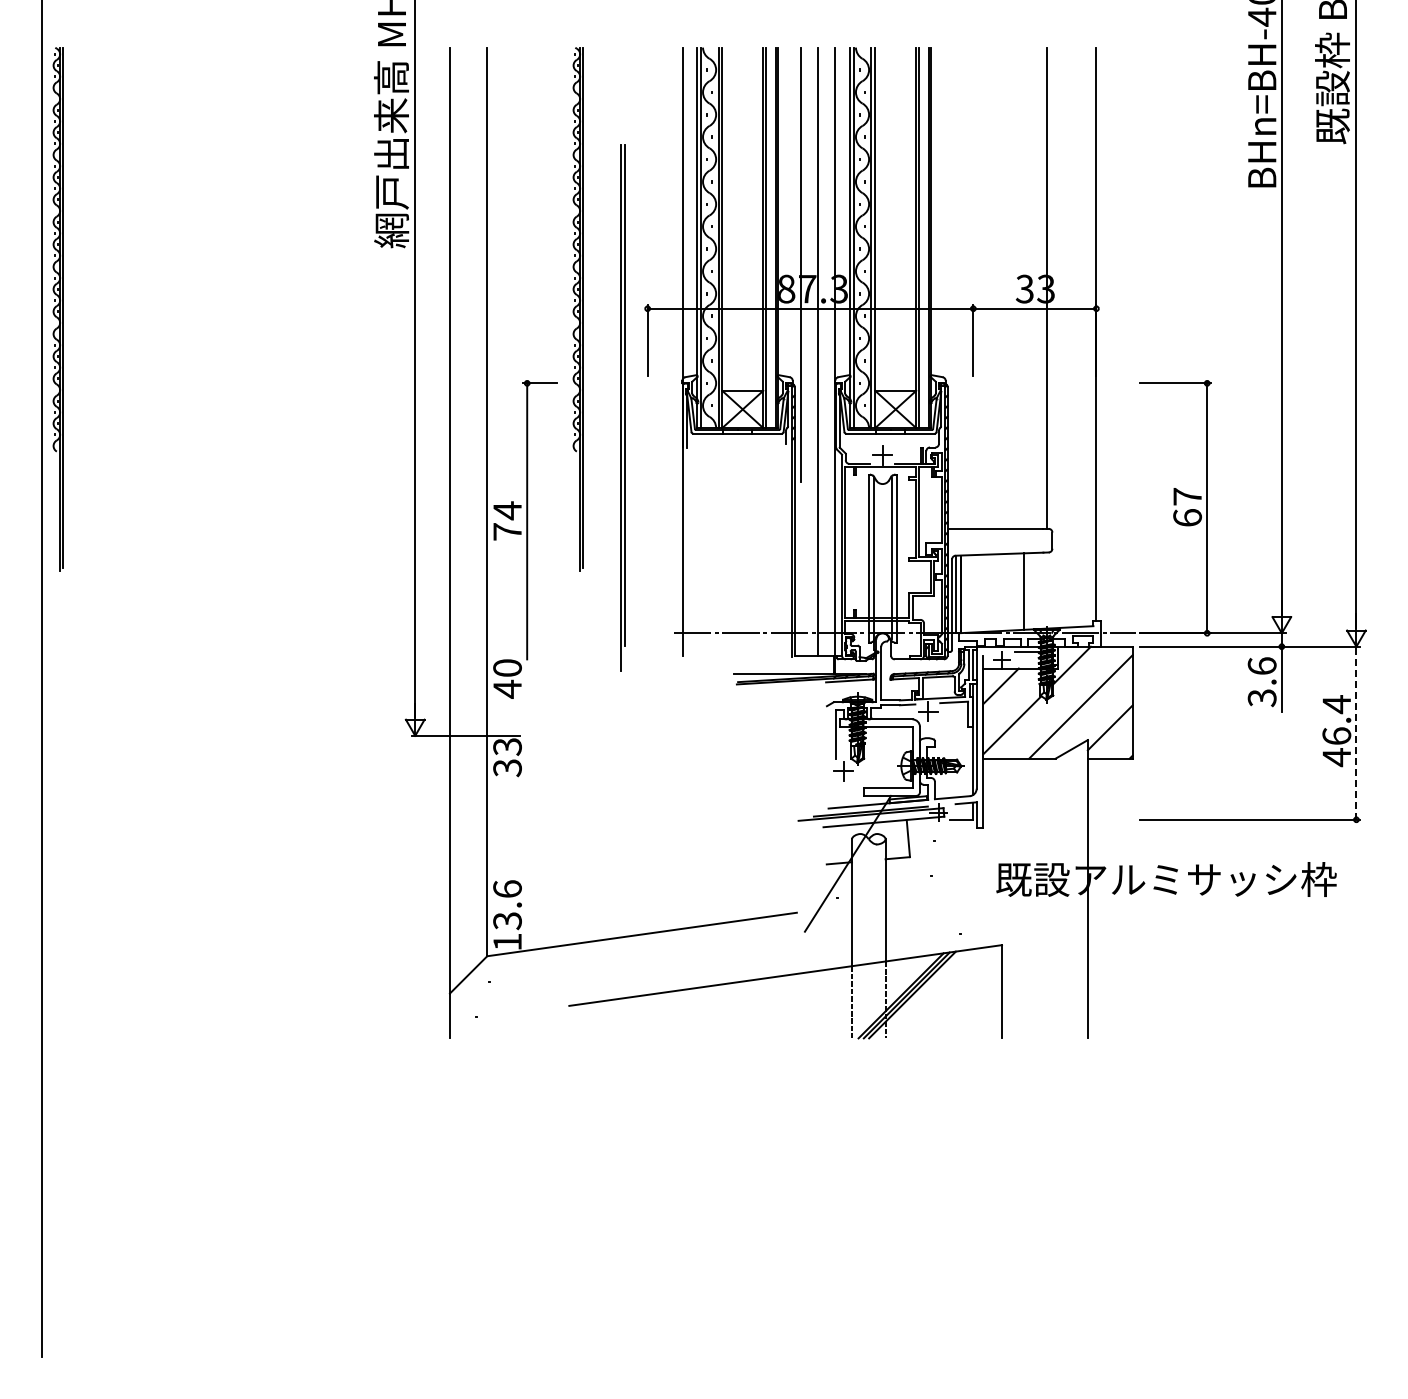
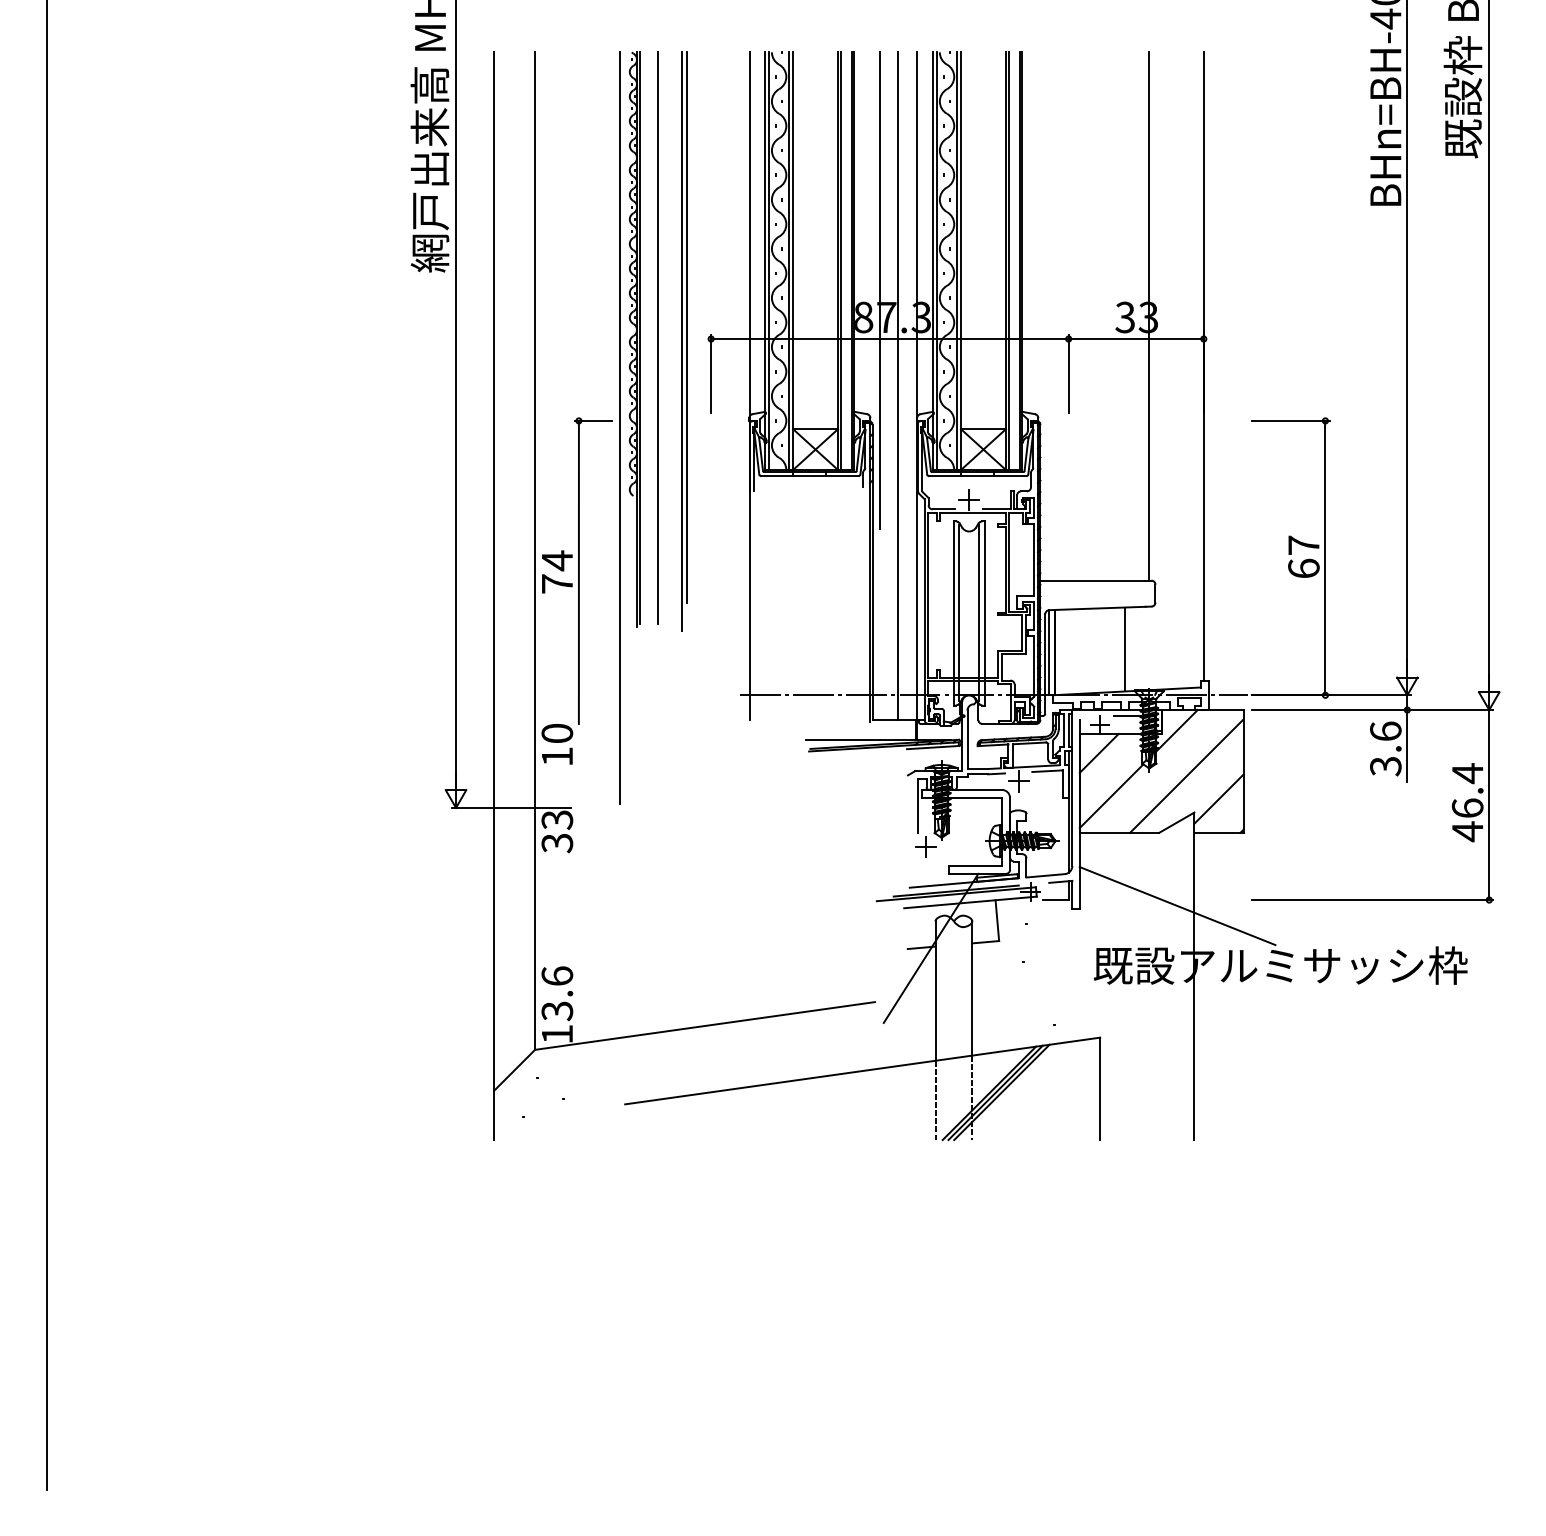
line: (598, 307) -> (657, 337), added
part: (57, 309) -> (63, 339), removed
line: (564, 389) -> (619, 427), added
part: (622, 407) -> (683, 340), moved
text: (507, 688) -> (557, 755), 40 -> 10
line: (1356, 733) -> (1489, 805), dashed -> solid
line: (1072, 824) -> (1177, 905), added

